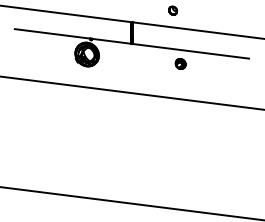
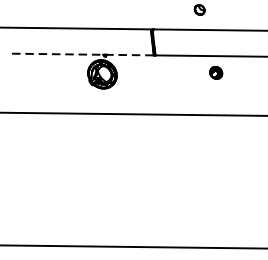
line: (73, 36) -> (83, 54), solid -> dashed

